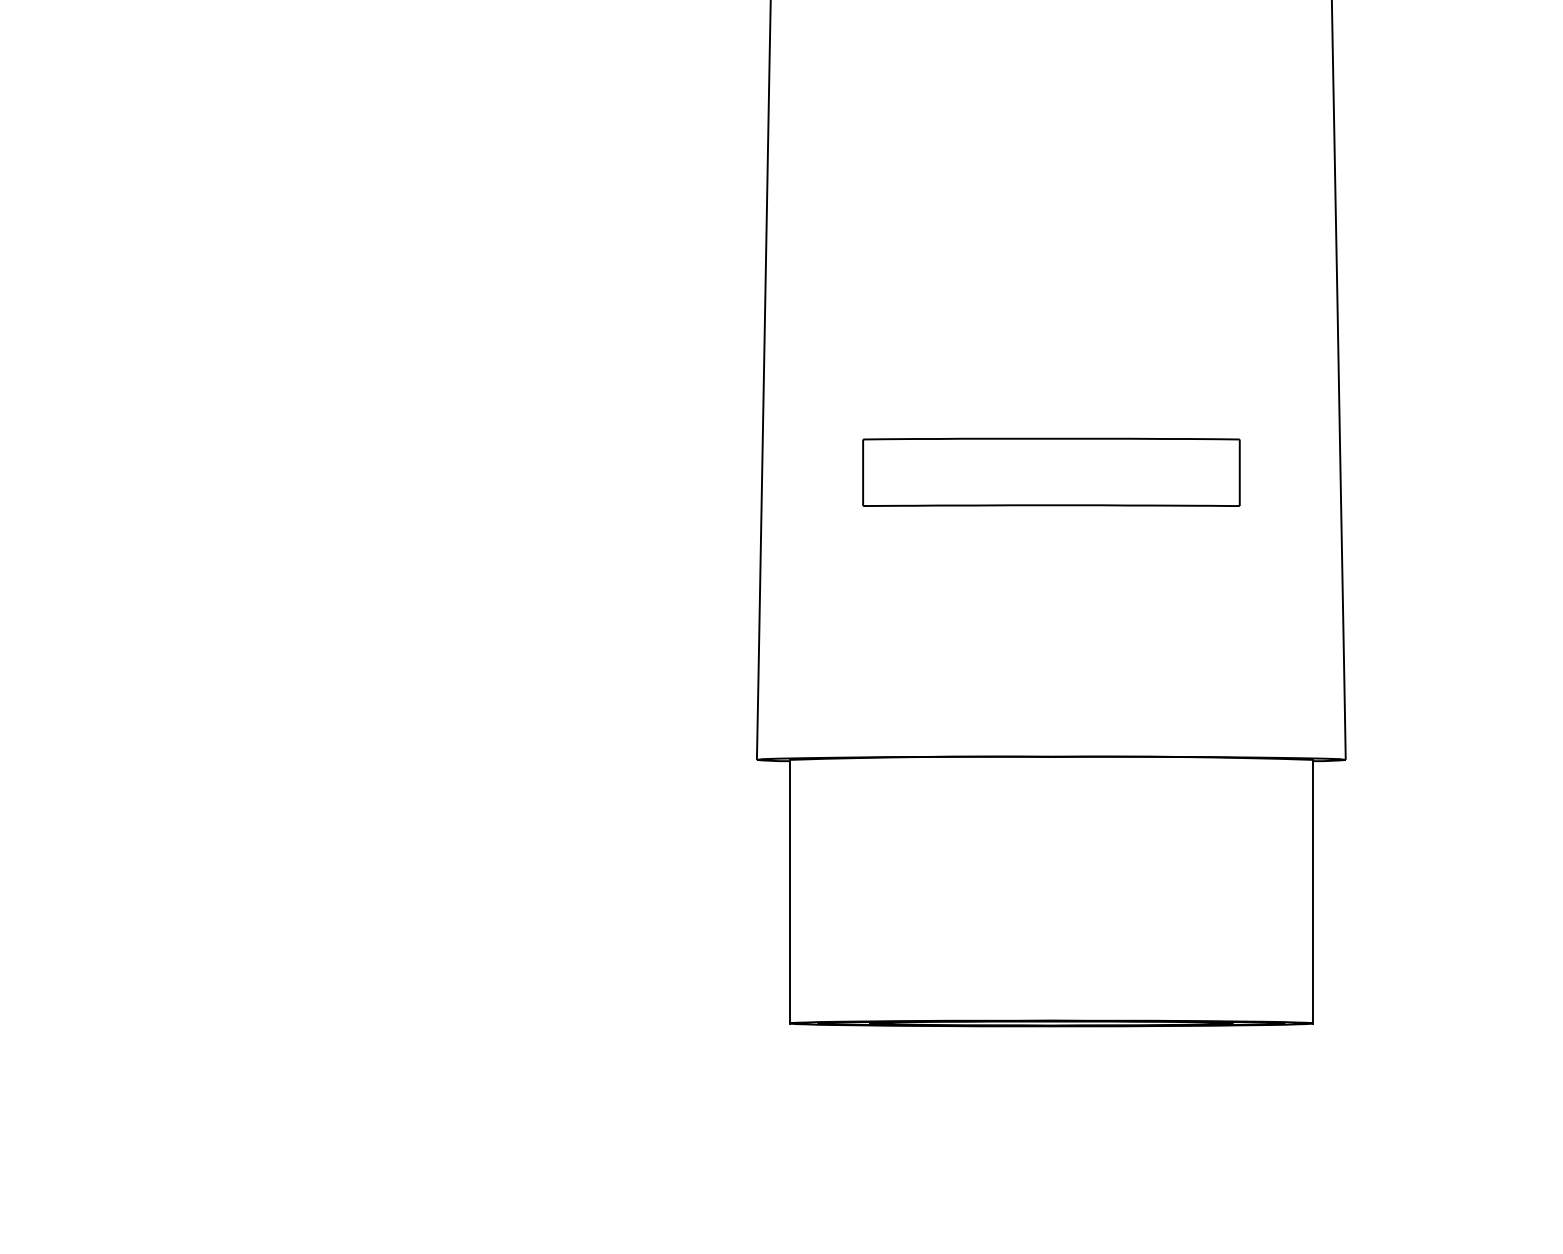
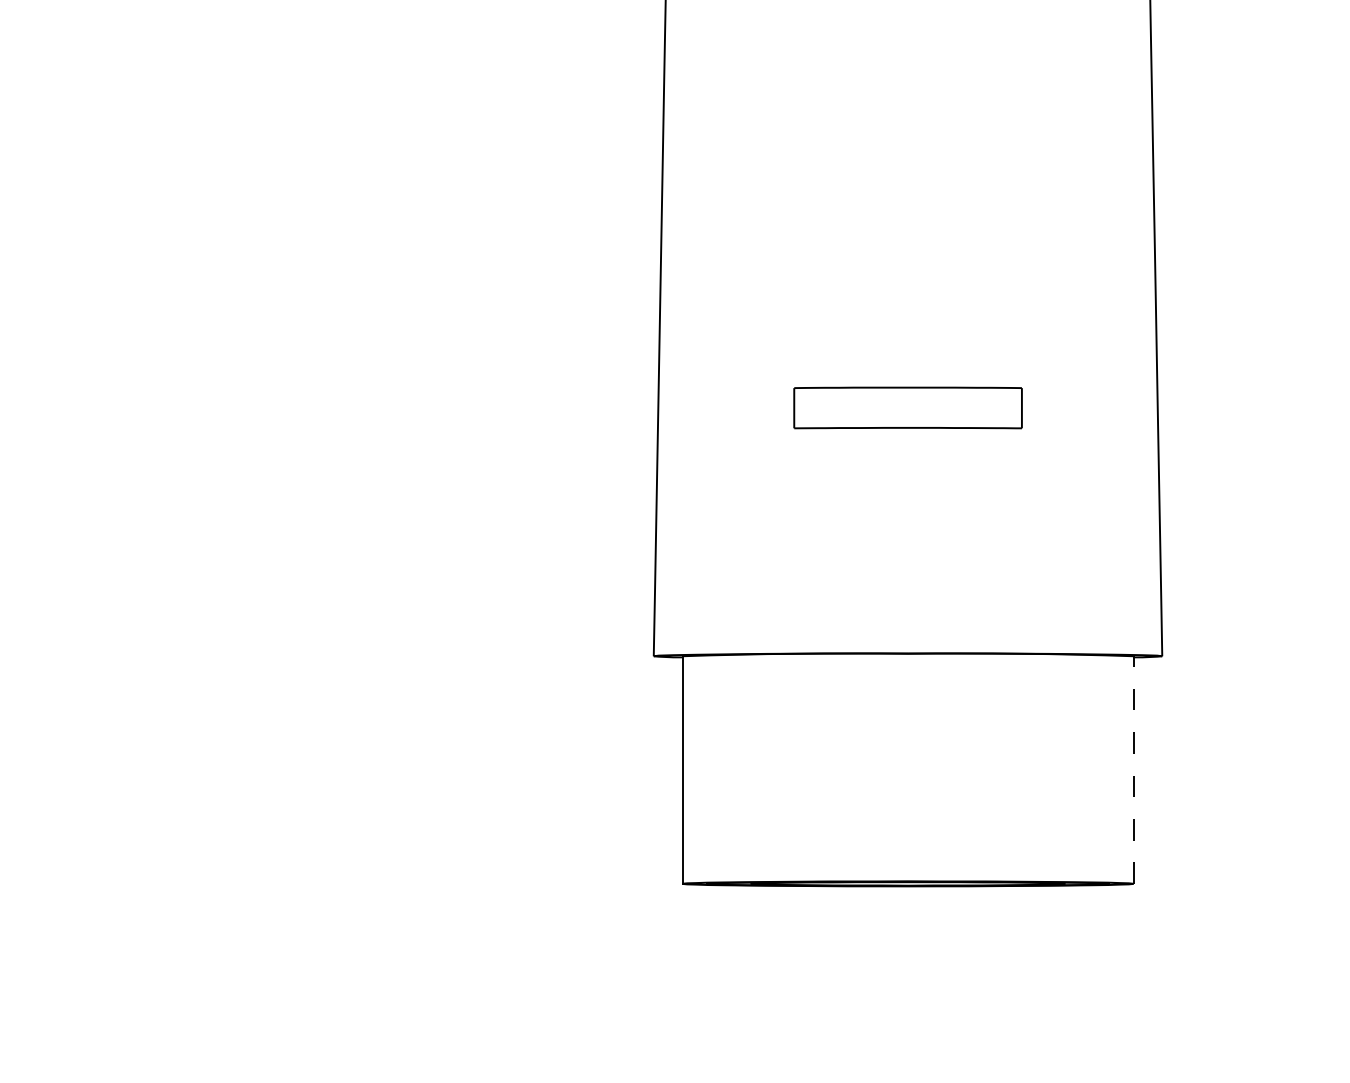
part: (1050, 471) -> (907, 407), size x0.7
line: (1312, 892) -> (1133, 770), solid -> dashed

